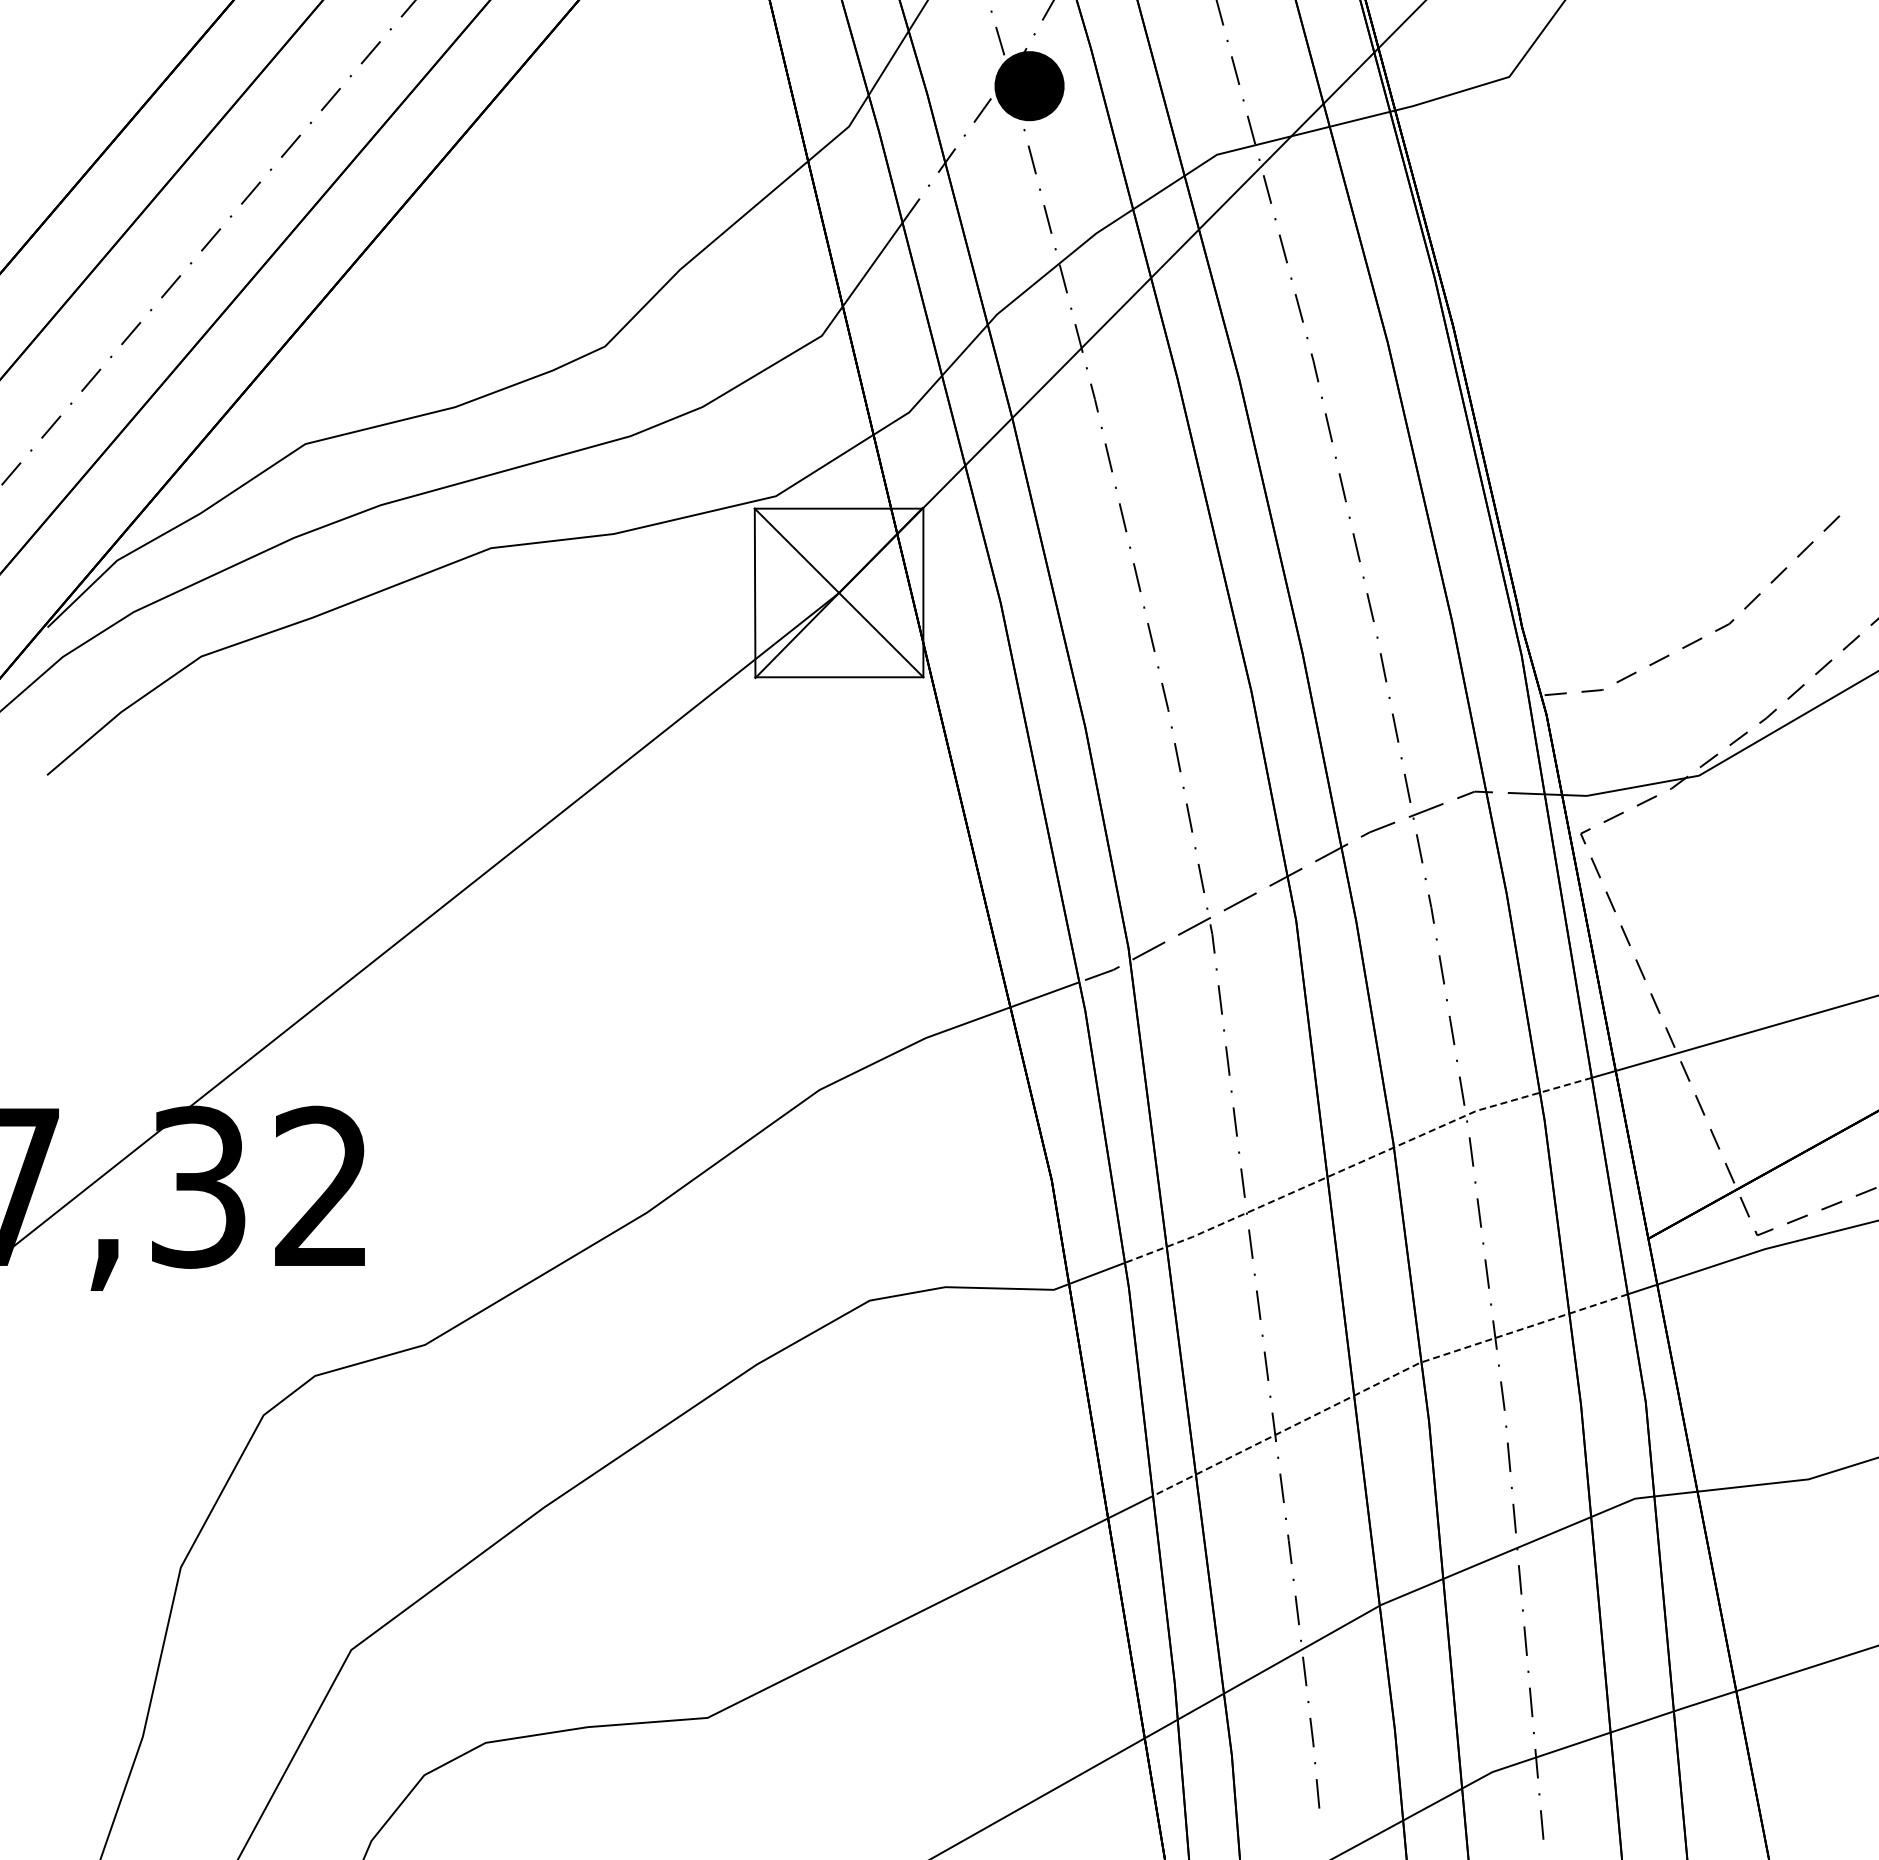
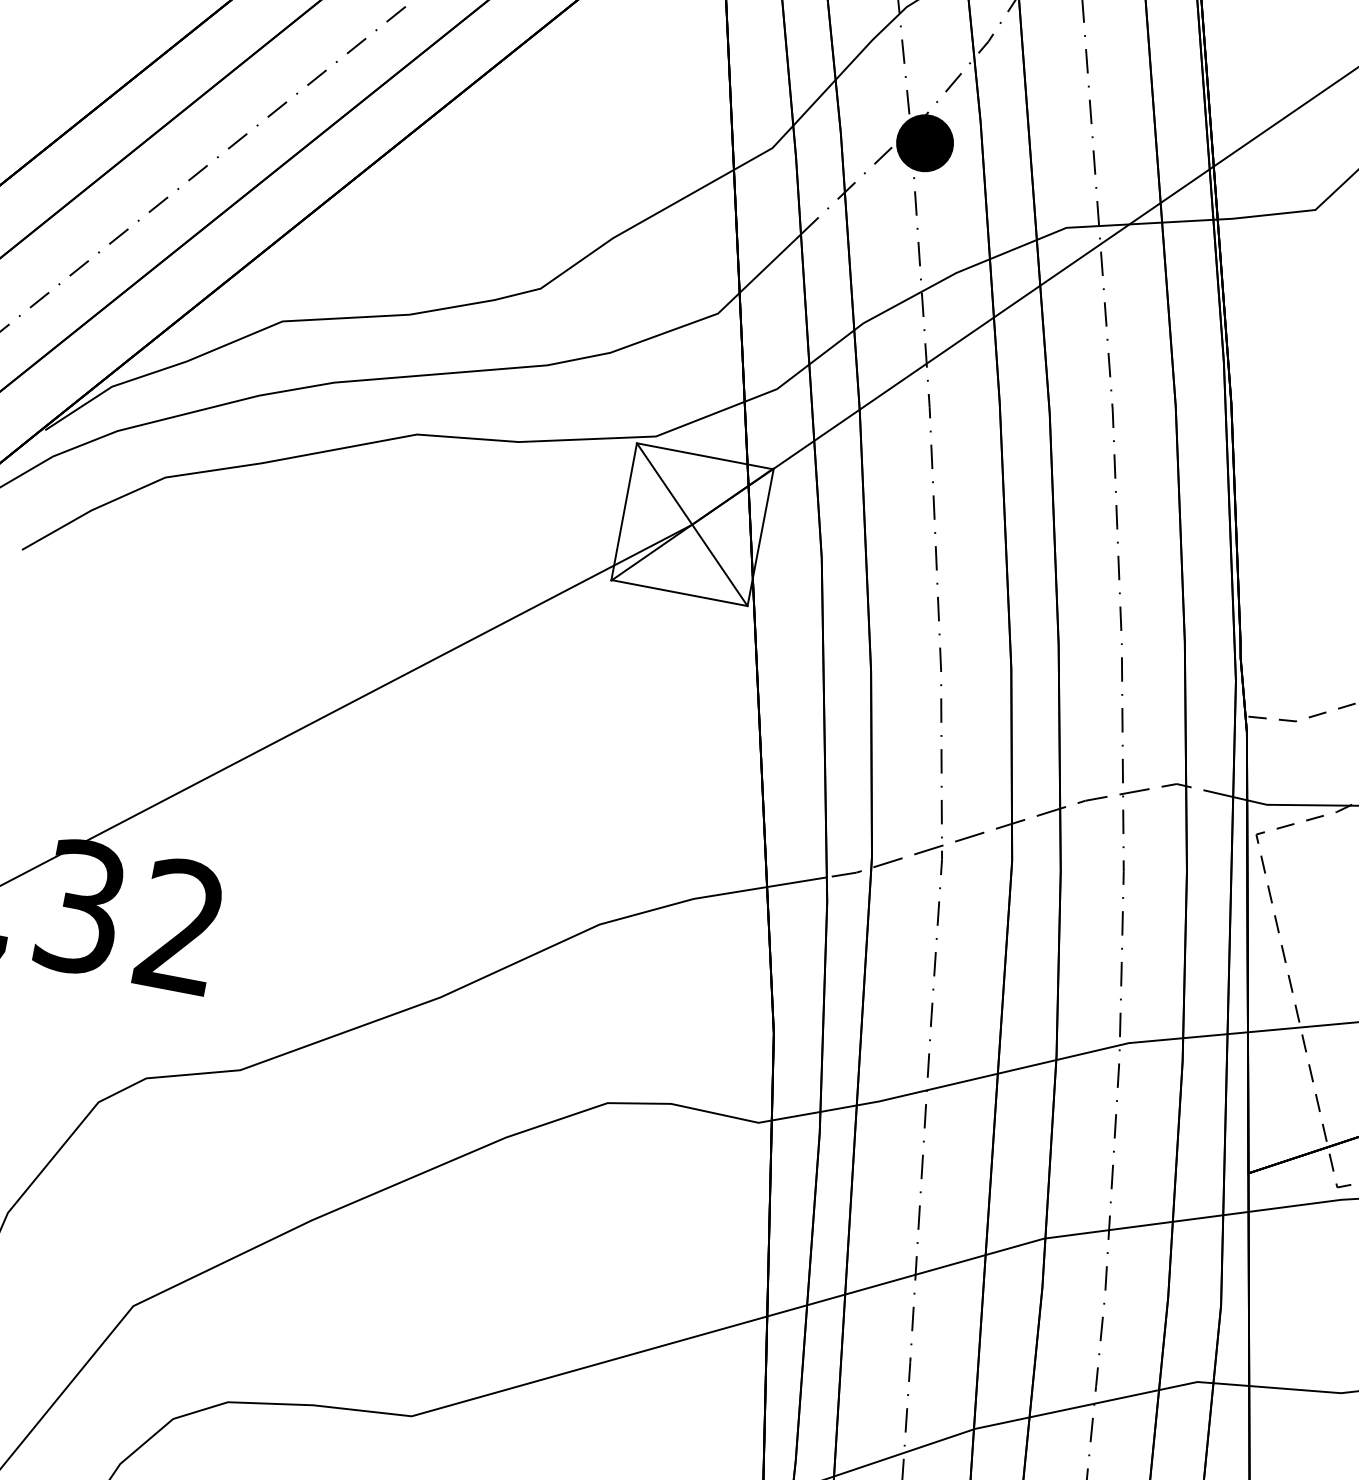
line: (1355, 1164) -> (1022, 1067), dashed -> solid
line: (1384, 1380) -> (1012, 1247), dashed -> solid

